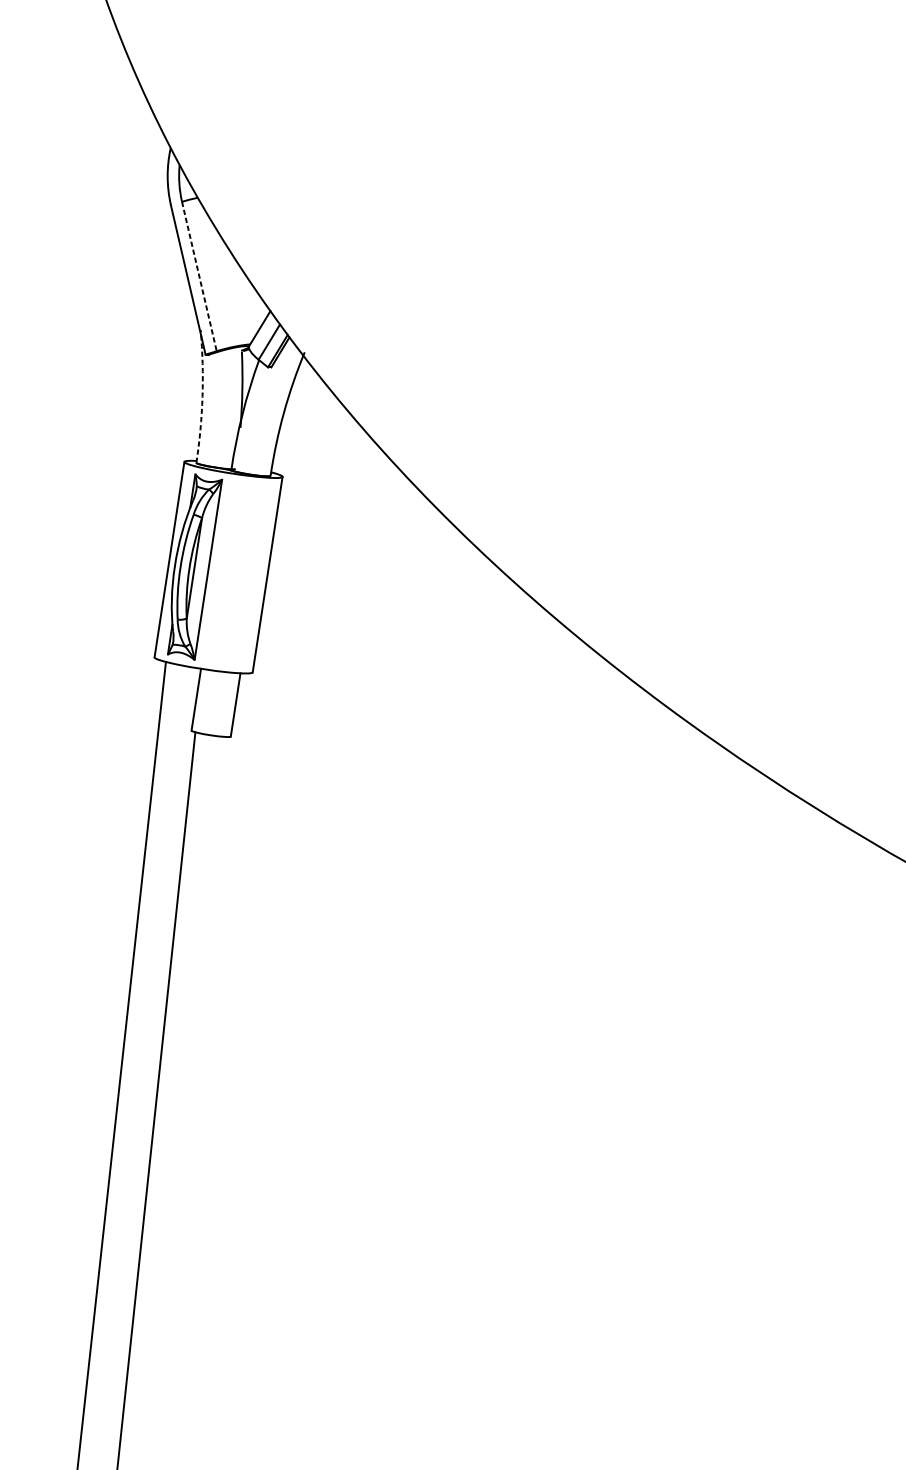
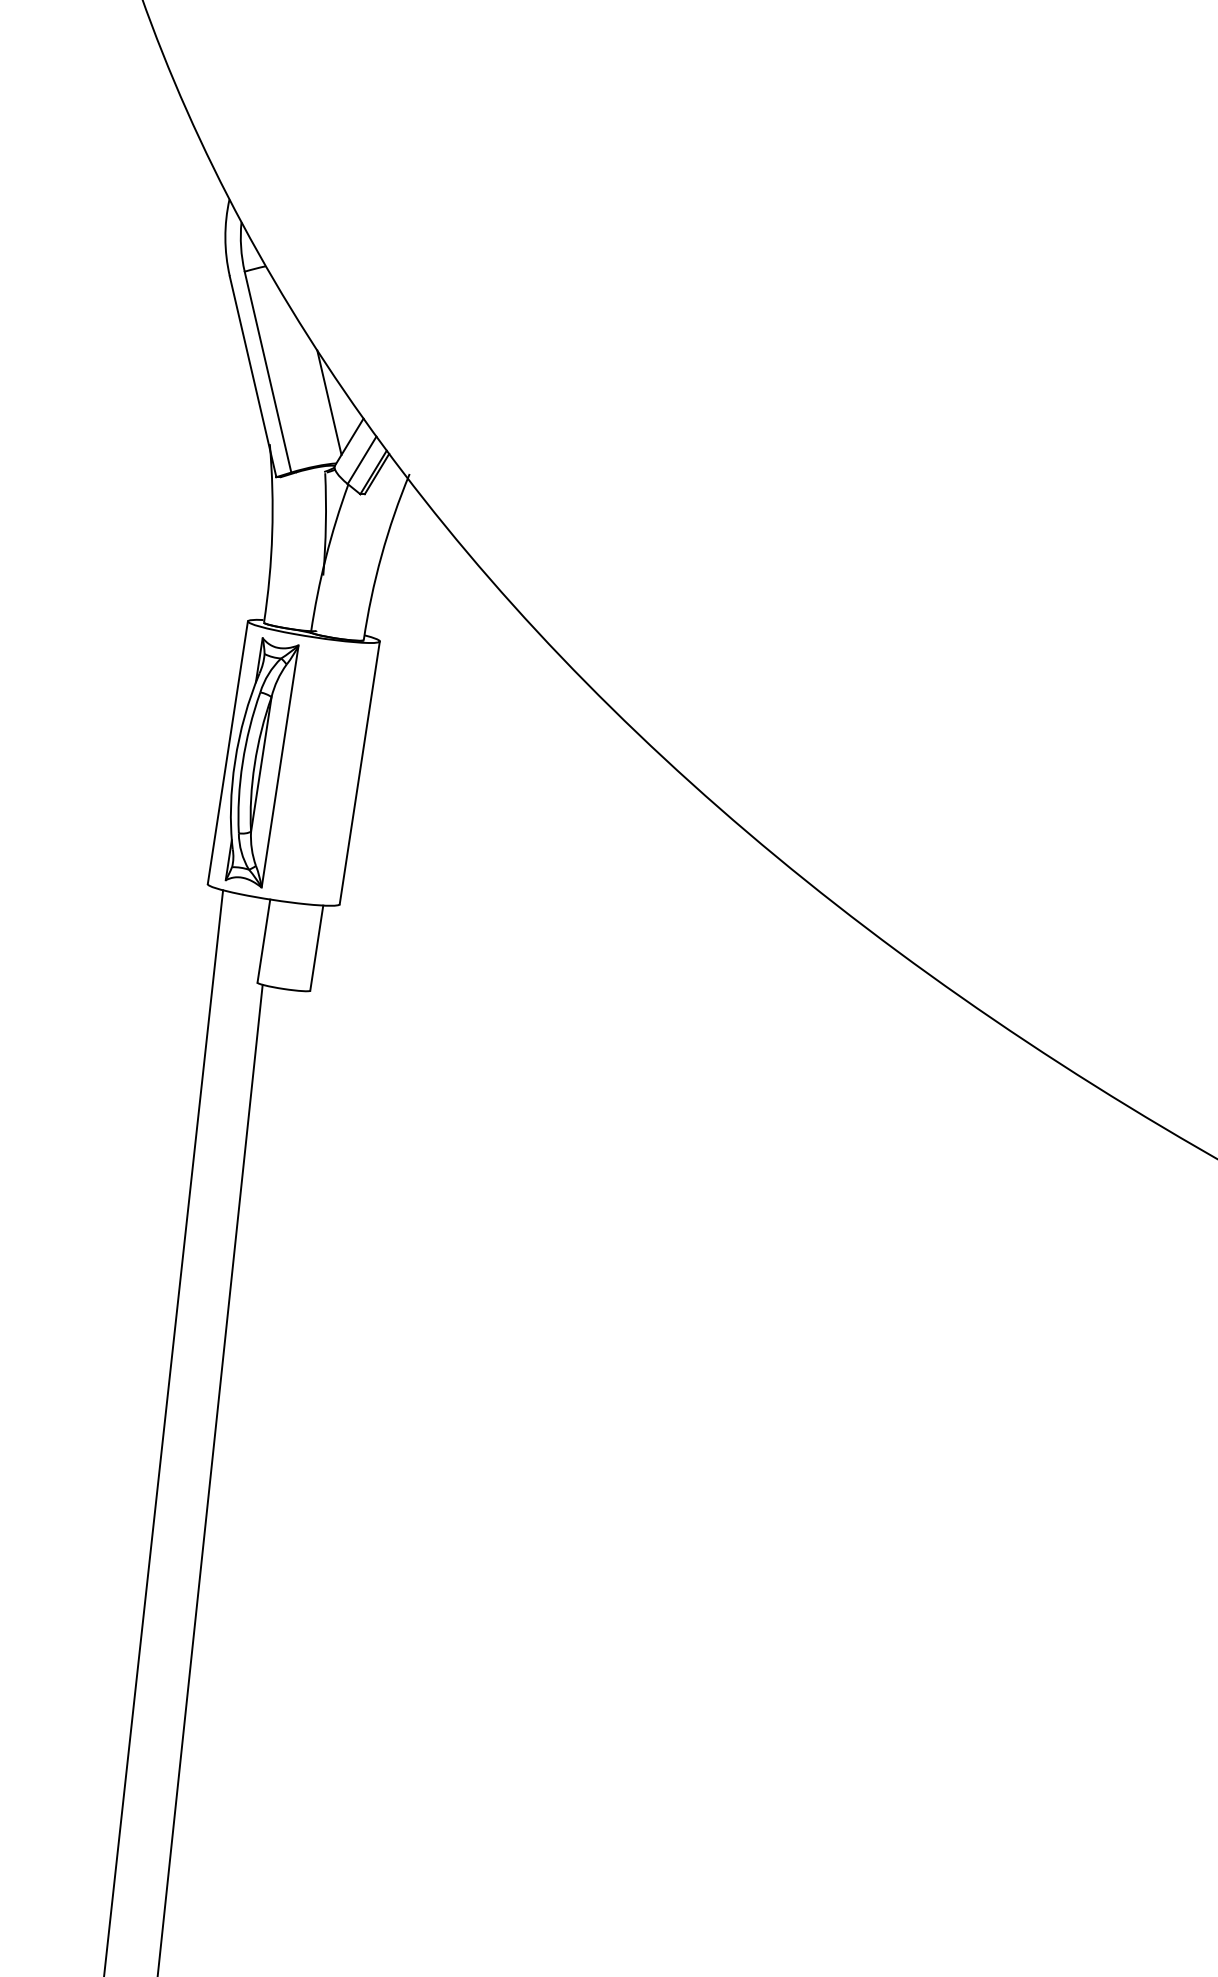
line: (199, 276) -> (268, 372), dashed -> solid
line: (245, 299) -> (329, 402), added
arc: (202, 396) -> (272, 533), dashed -> solid

